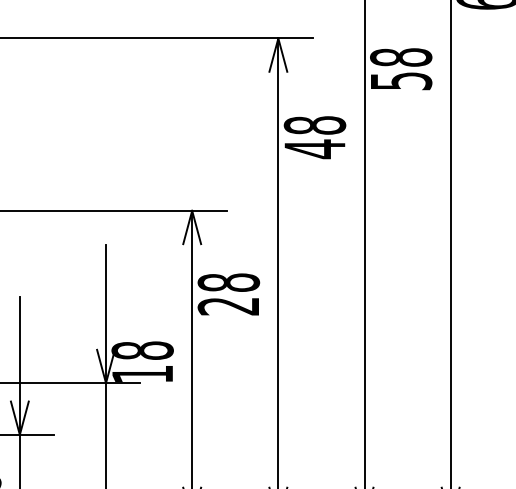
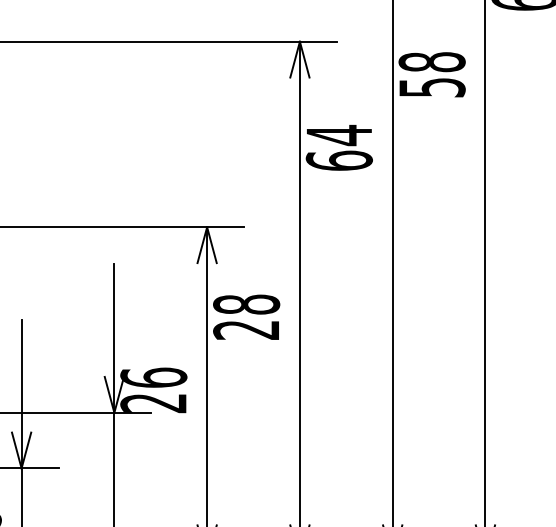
text: (314, 136) -> (338, 147), 48 -> 64
text: (142, 362) -> (153, 390), 18 -> 26

